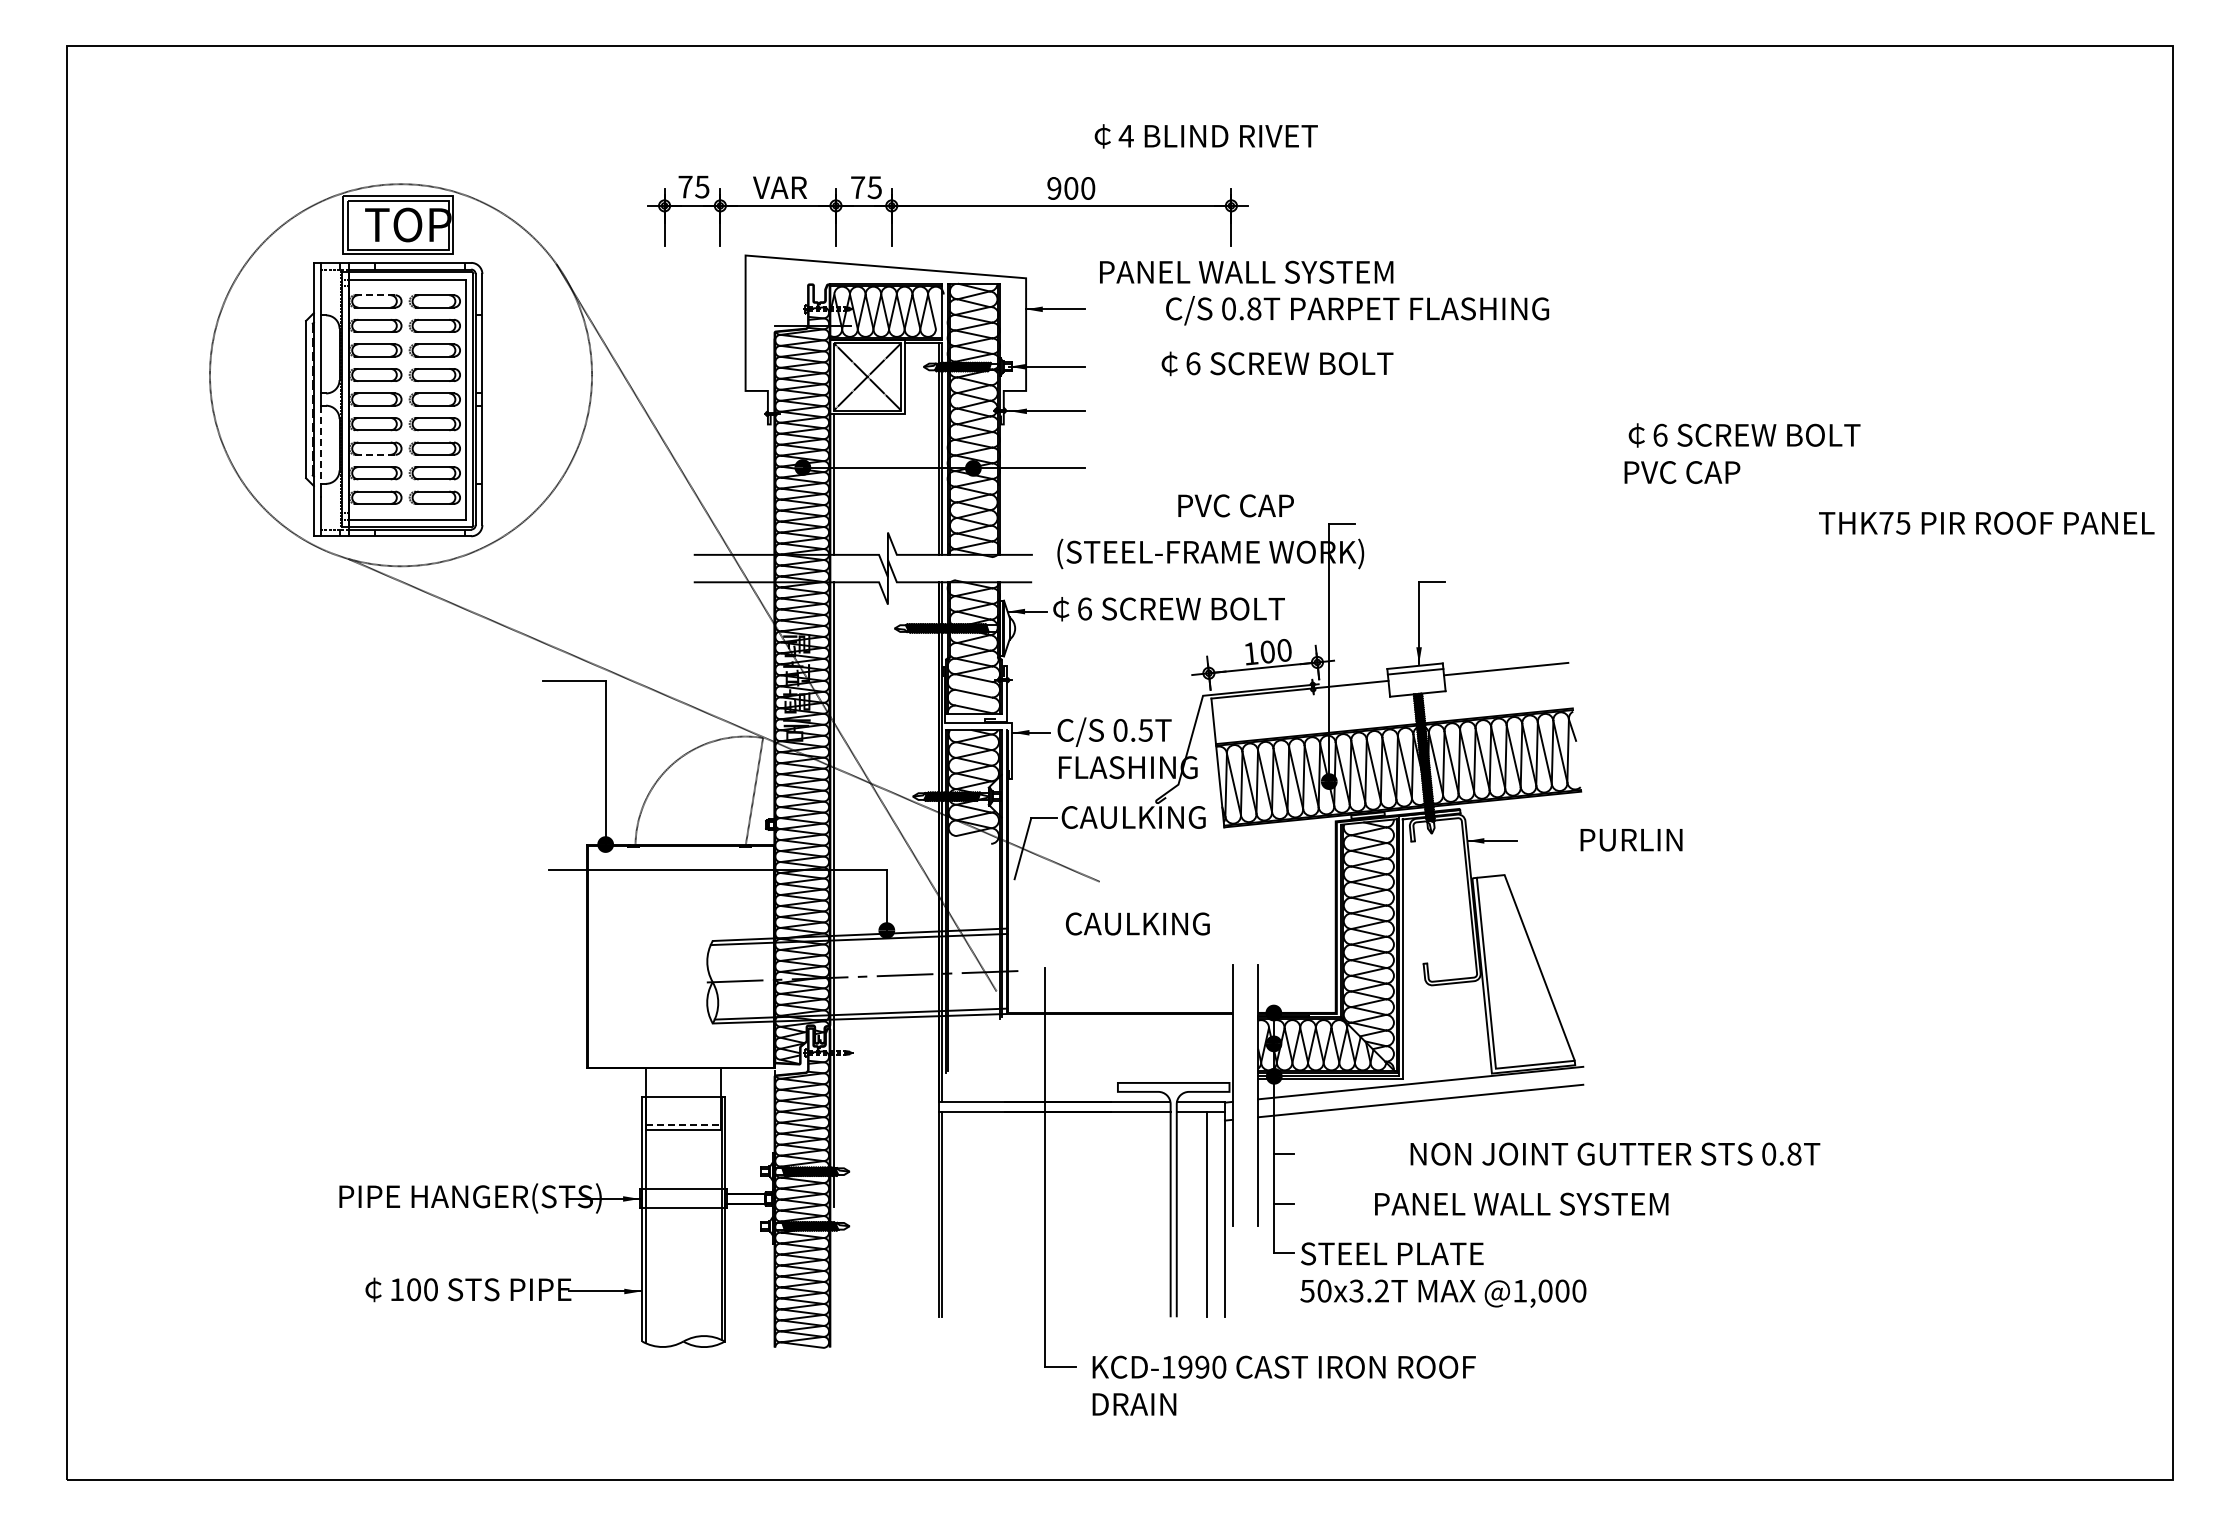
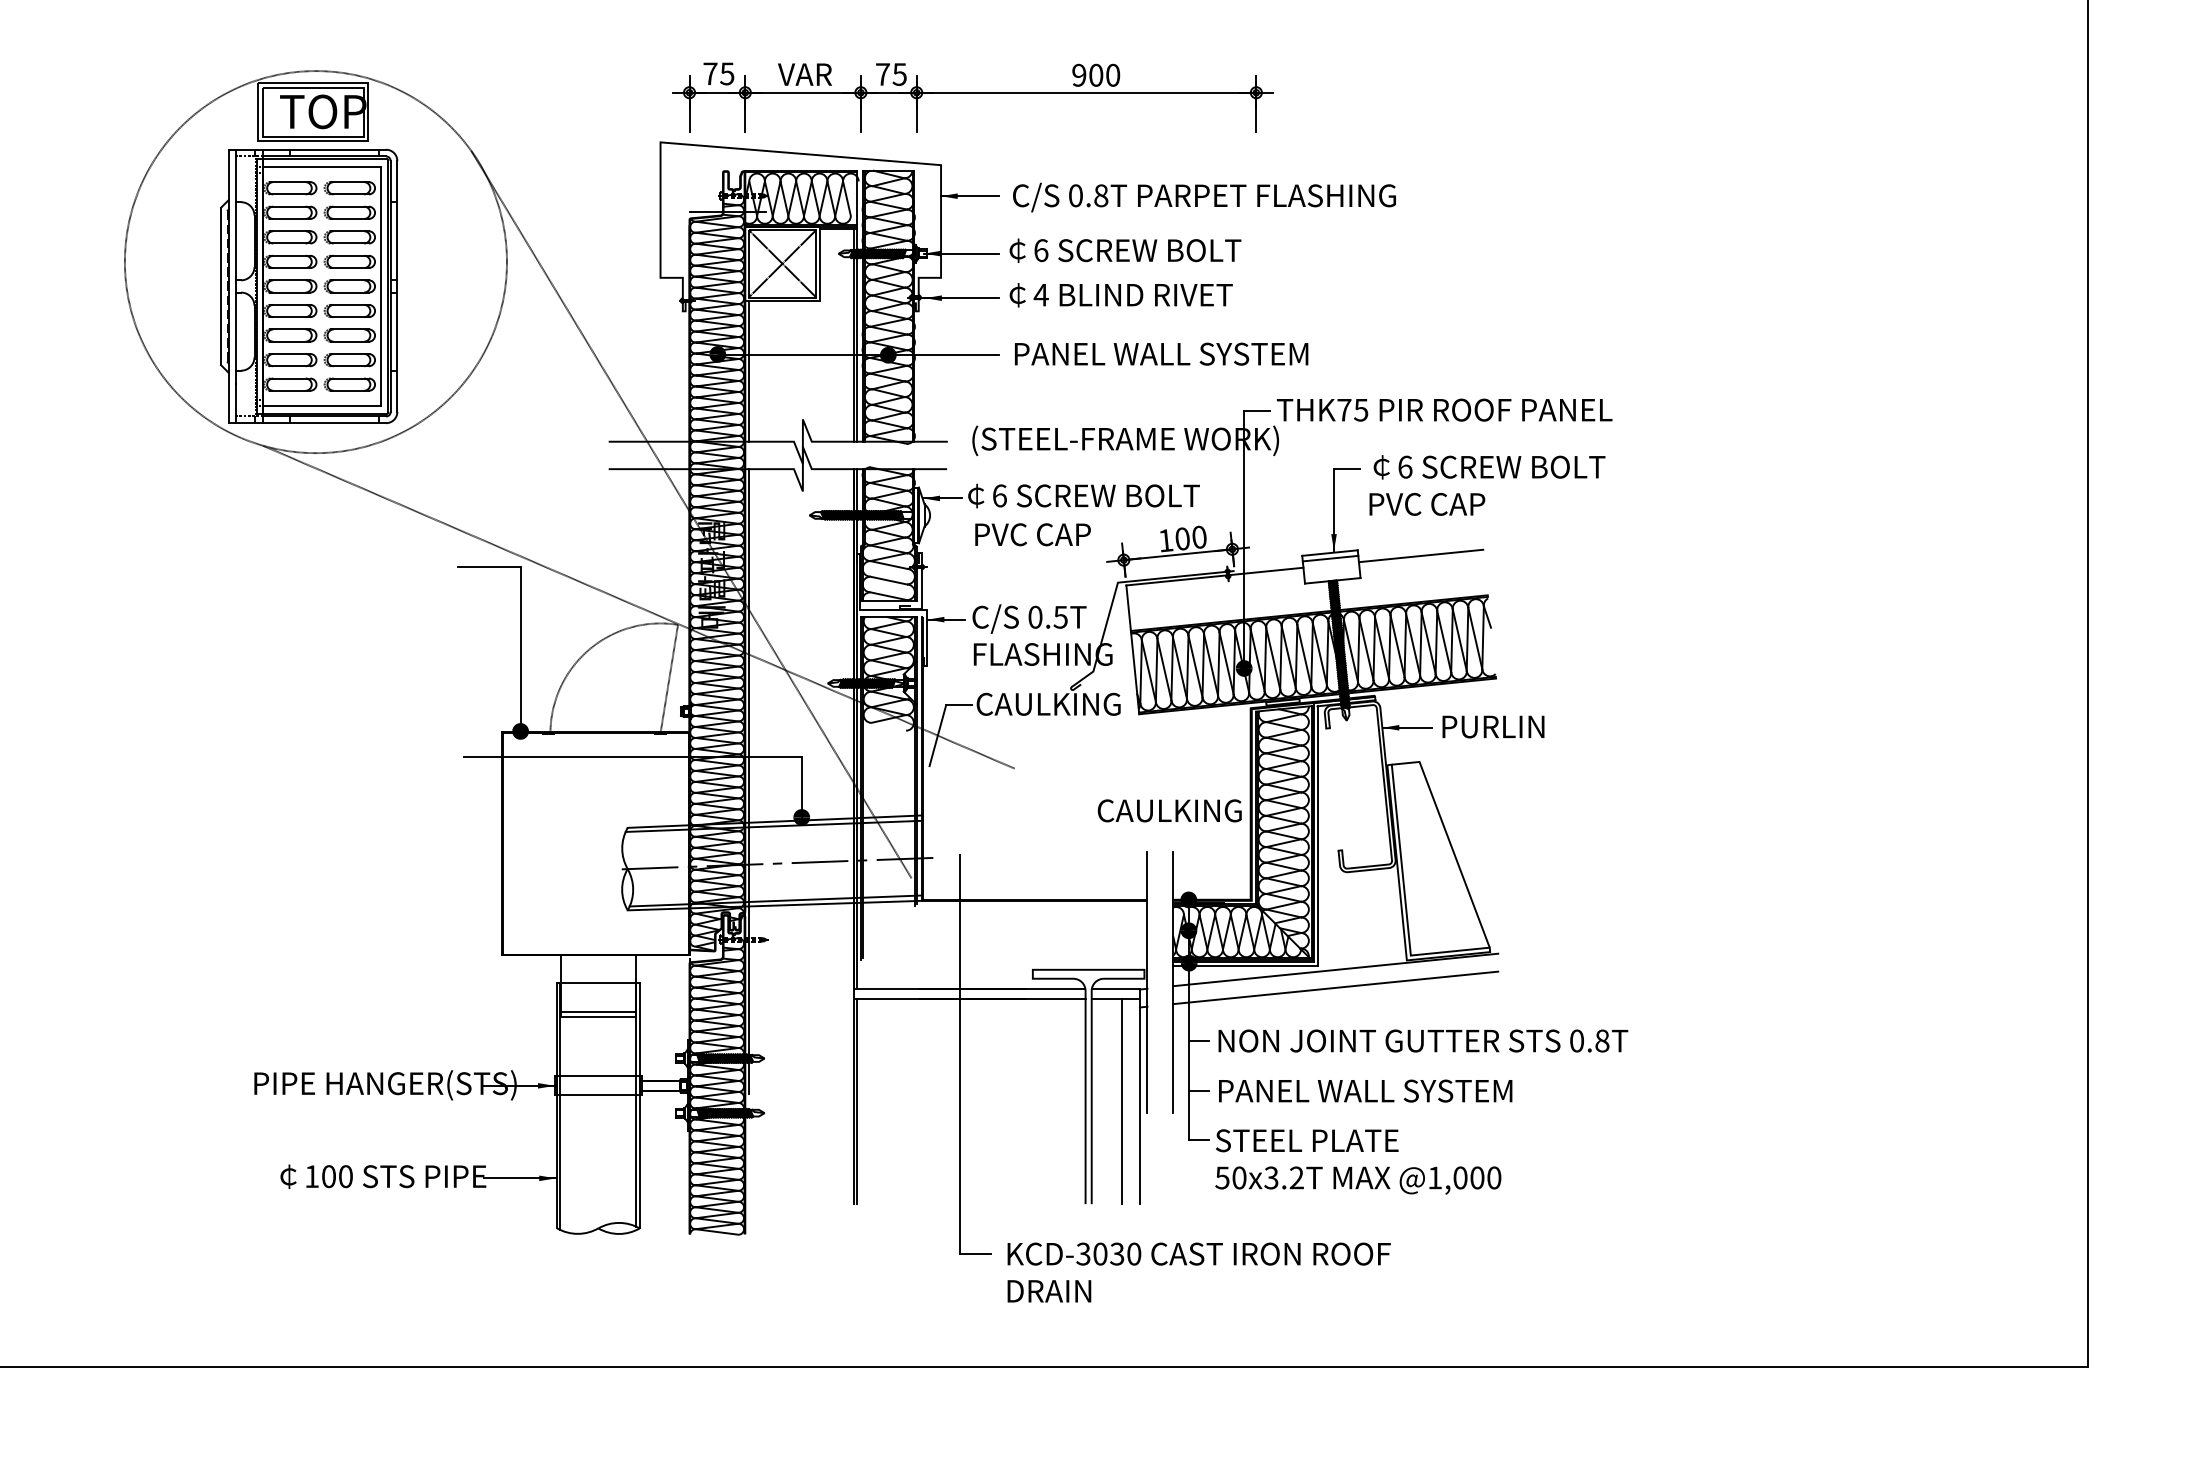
text: (1205, 136) -> (1120, 295), moved
part: (947, 211) -> (972, 98), moved
text: (1246, 271) -> (1161, 353), moved
line: (375, 295) -> (290, 182), dashed -> solid
text: (1357, 310) -> (1204, 197), moved
text: (1277, 363) -> (1125, 250), moved
line: (320, 445) -> (235, 332), dashed -> solid
text: (1742, 453) -> (1487, 485), moved
line: (375, 454) -> (290, 341), dashed -> solid
text: (1235, 505) -> (1032, 534), moved
text: (1986, 522) -> (1444, 409), moved
text: (1631, 840) -> (1493, 727), moved
text: (1137, 923) -> (1169, 810), moved
line: (683, 1124) -> (598, 1011), dashed -> solid
text: (1615, 1153) -> (1423, 1040), moved
text: (1521, 1203) -> (1365, 1090), moved
text: (1185, 1366) -> (1100, 1253), KCD-1990 -> KCD-3030

